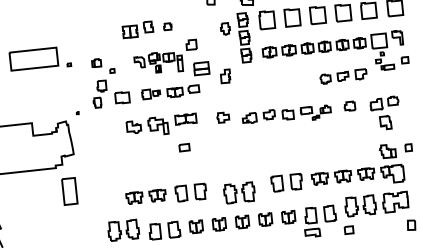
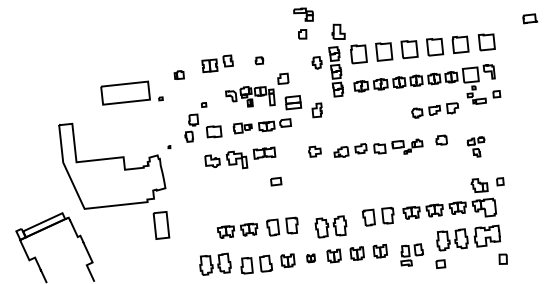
part: (137, 29) -> (217, 63), moved
part: (95, 62) -> (178, 74), moved
part: (383, 112) -> (475, 146), size x0.6
part: (161, 123) -> (240, 157), moved
part: (319, 220) -> (411, 254), size x0.7
part: (218, 224) -> (310, 258), size x0.6

